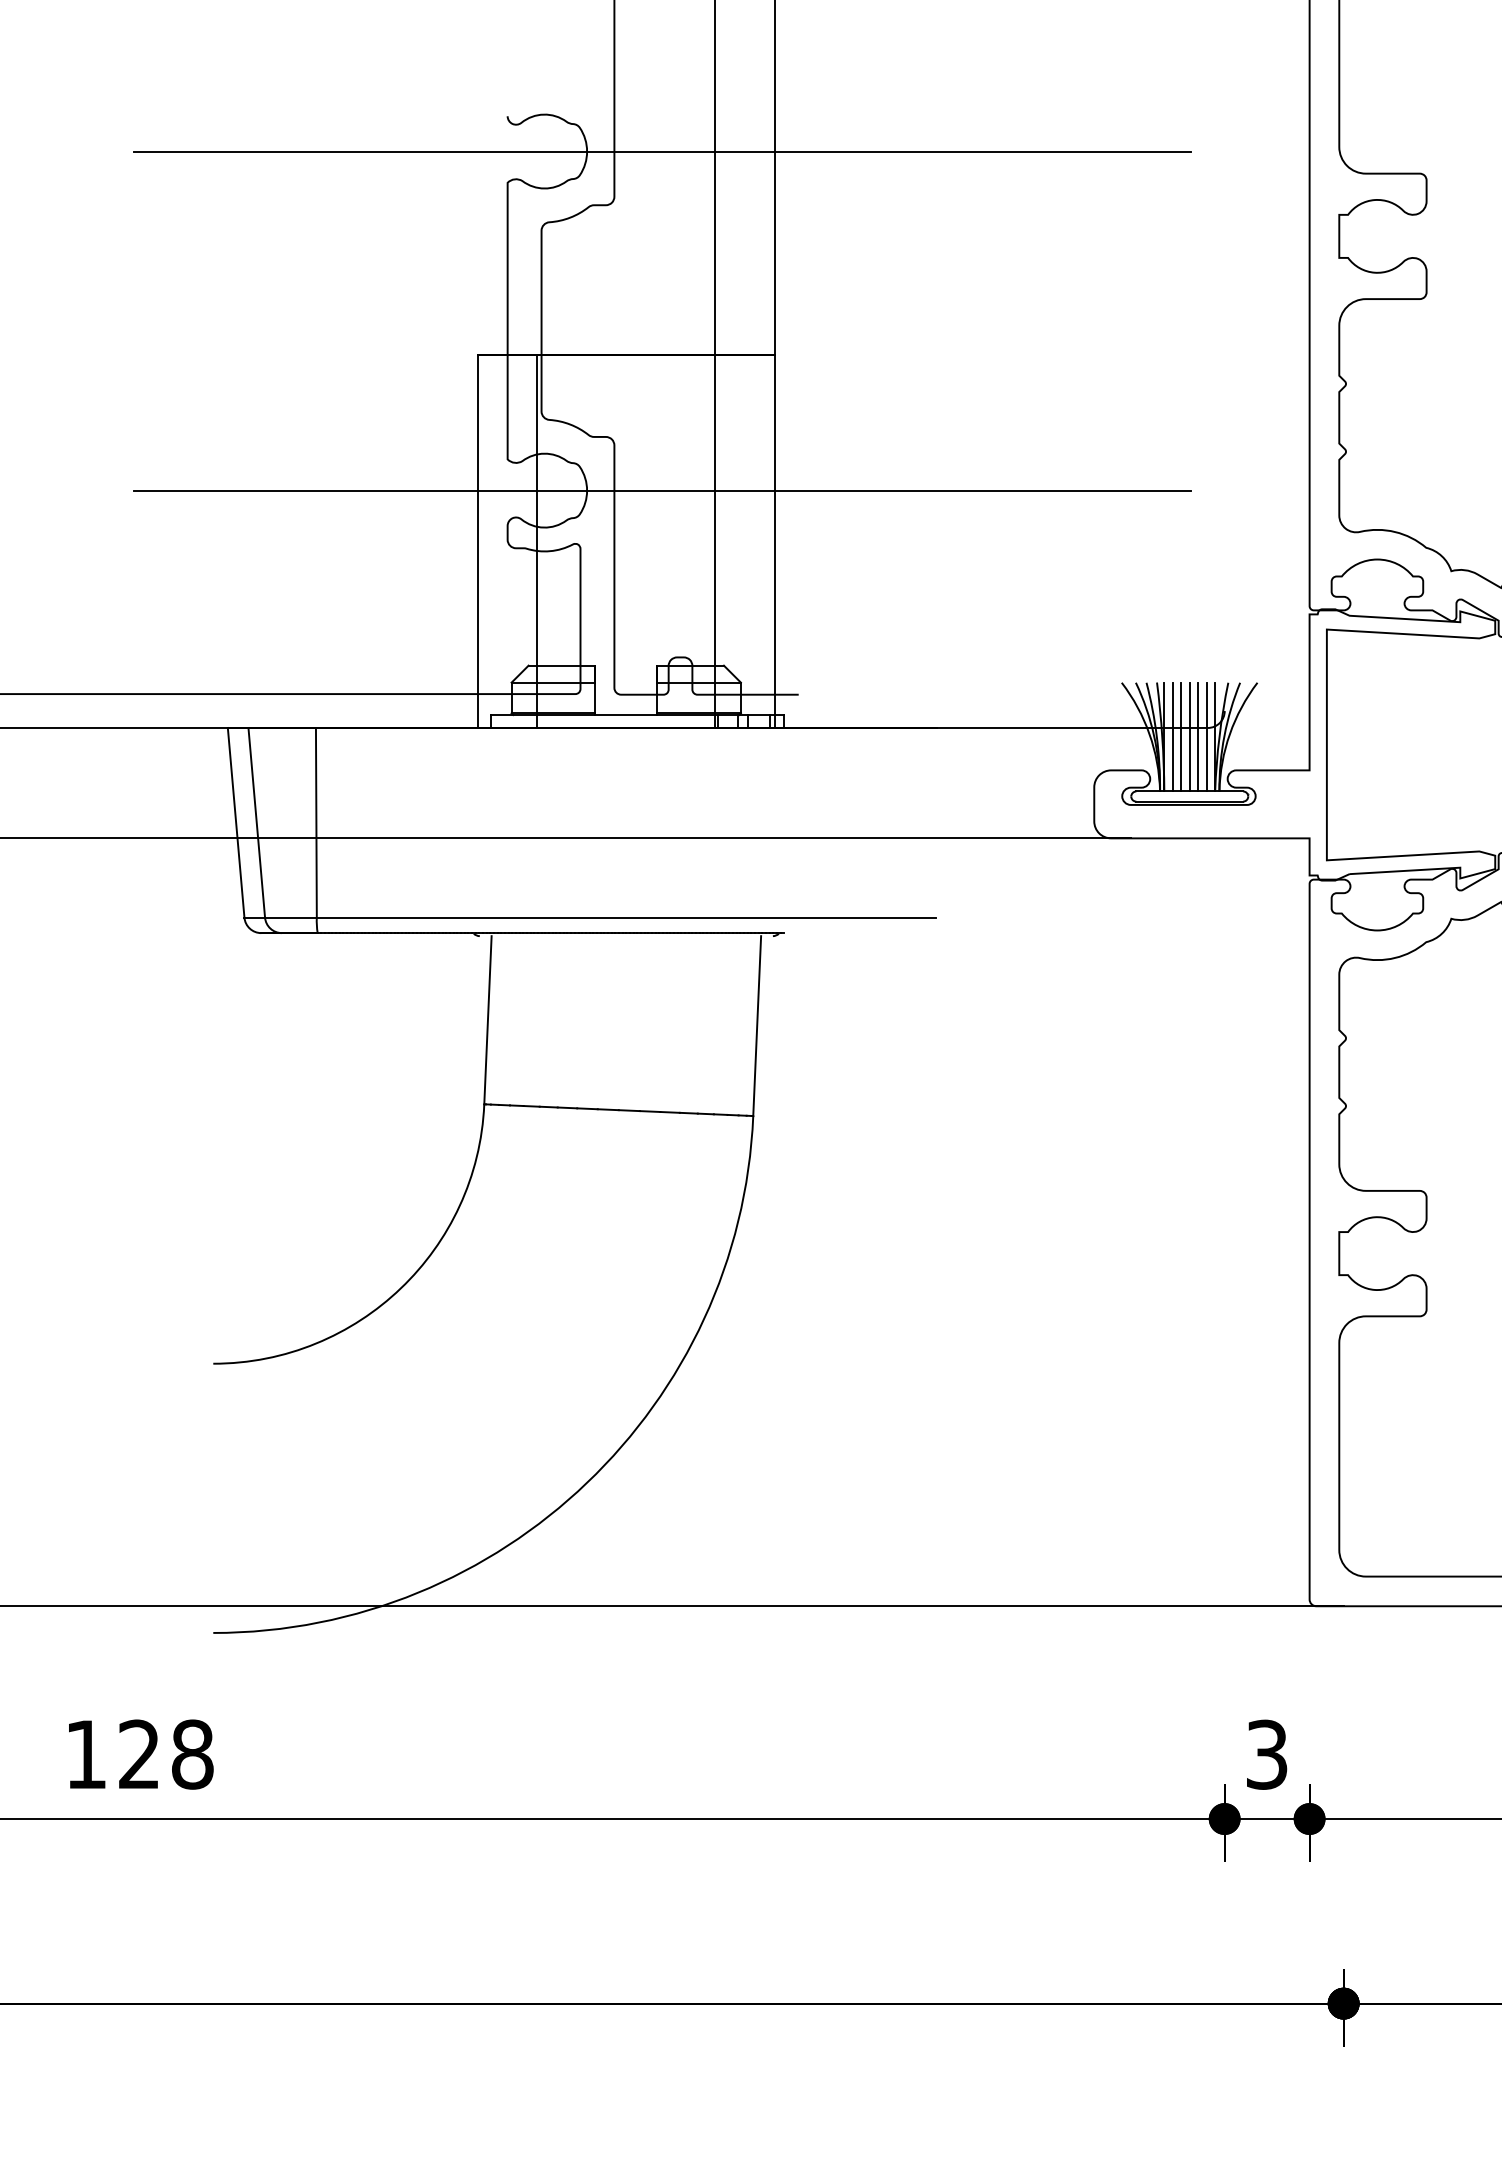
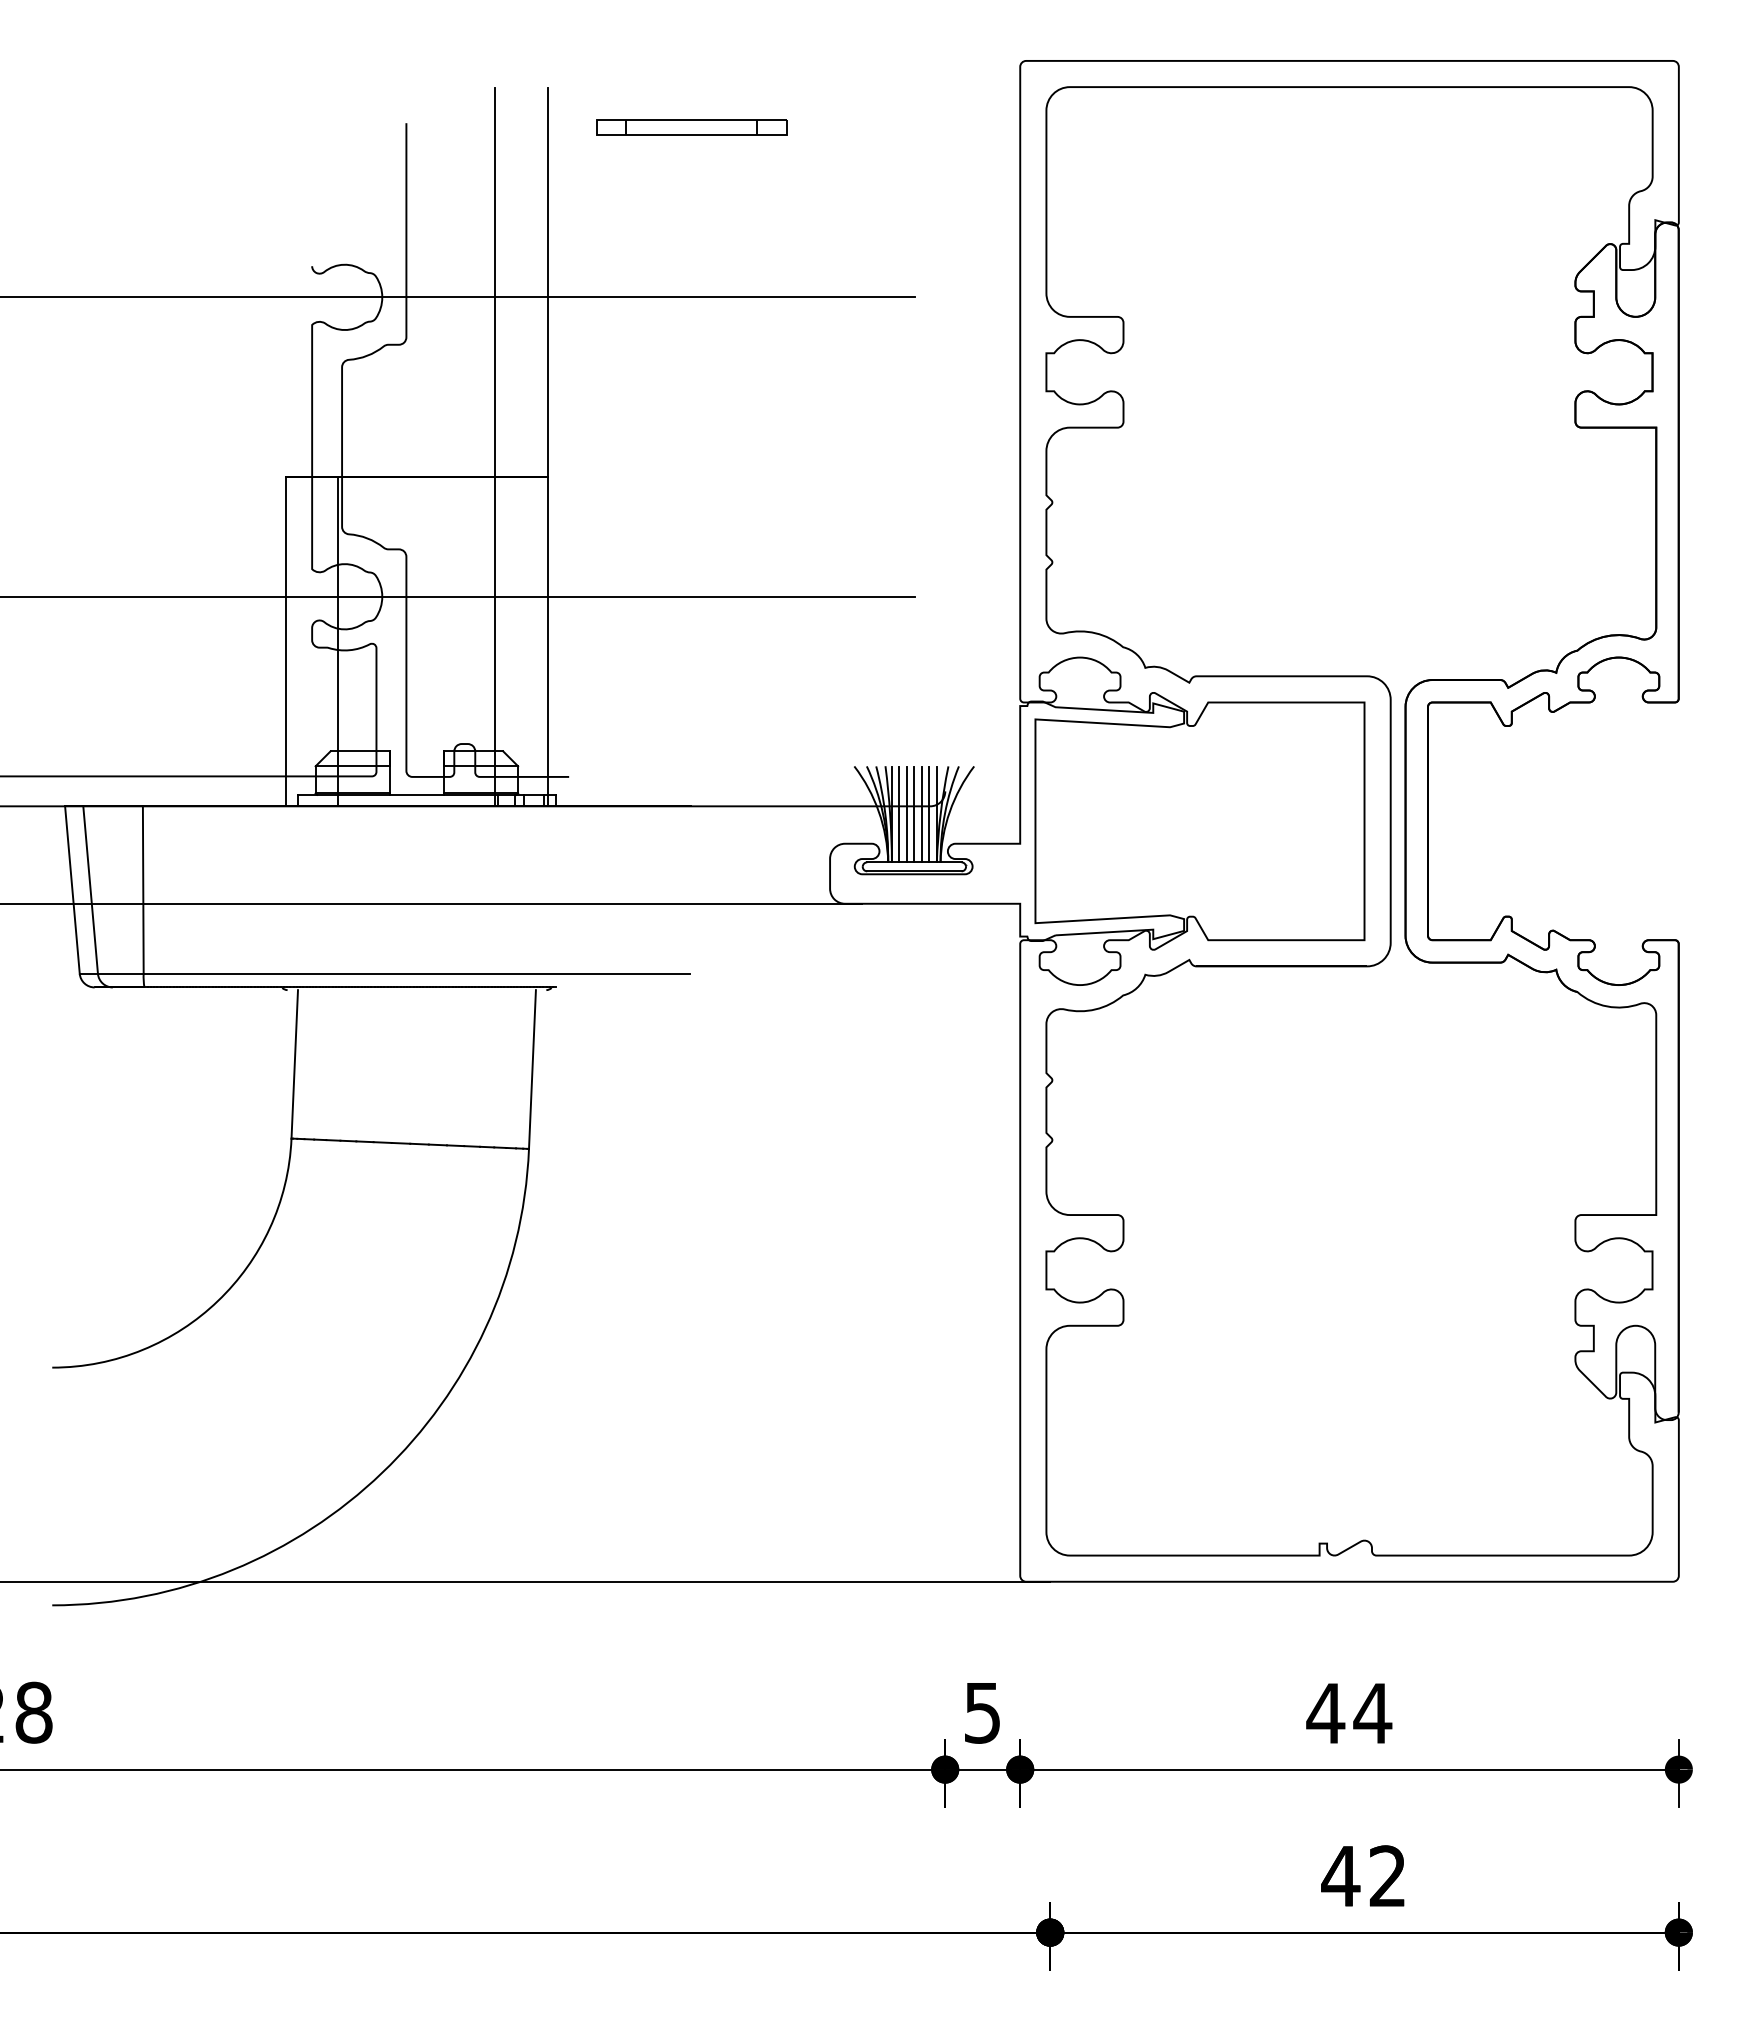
text: (1266, 1754) -> (982, 1712), 3 -> 5

